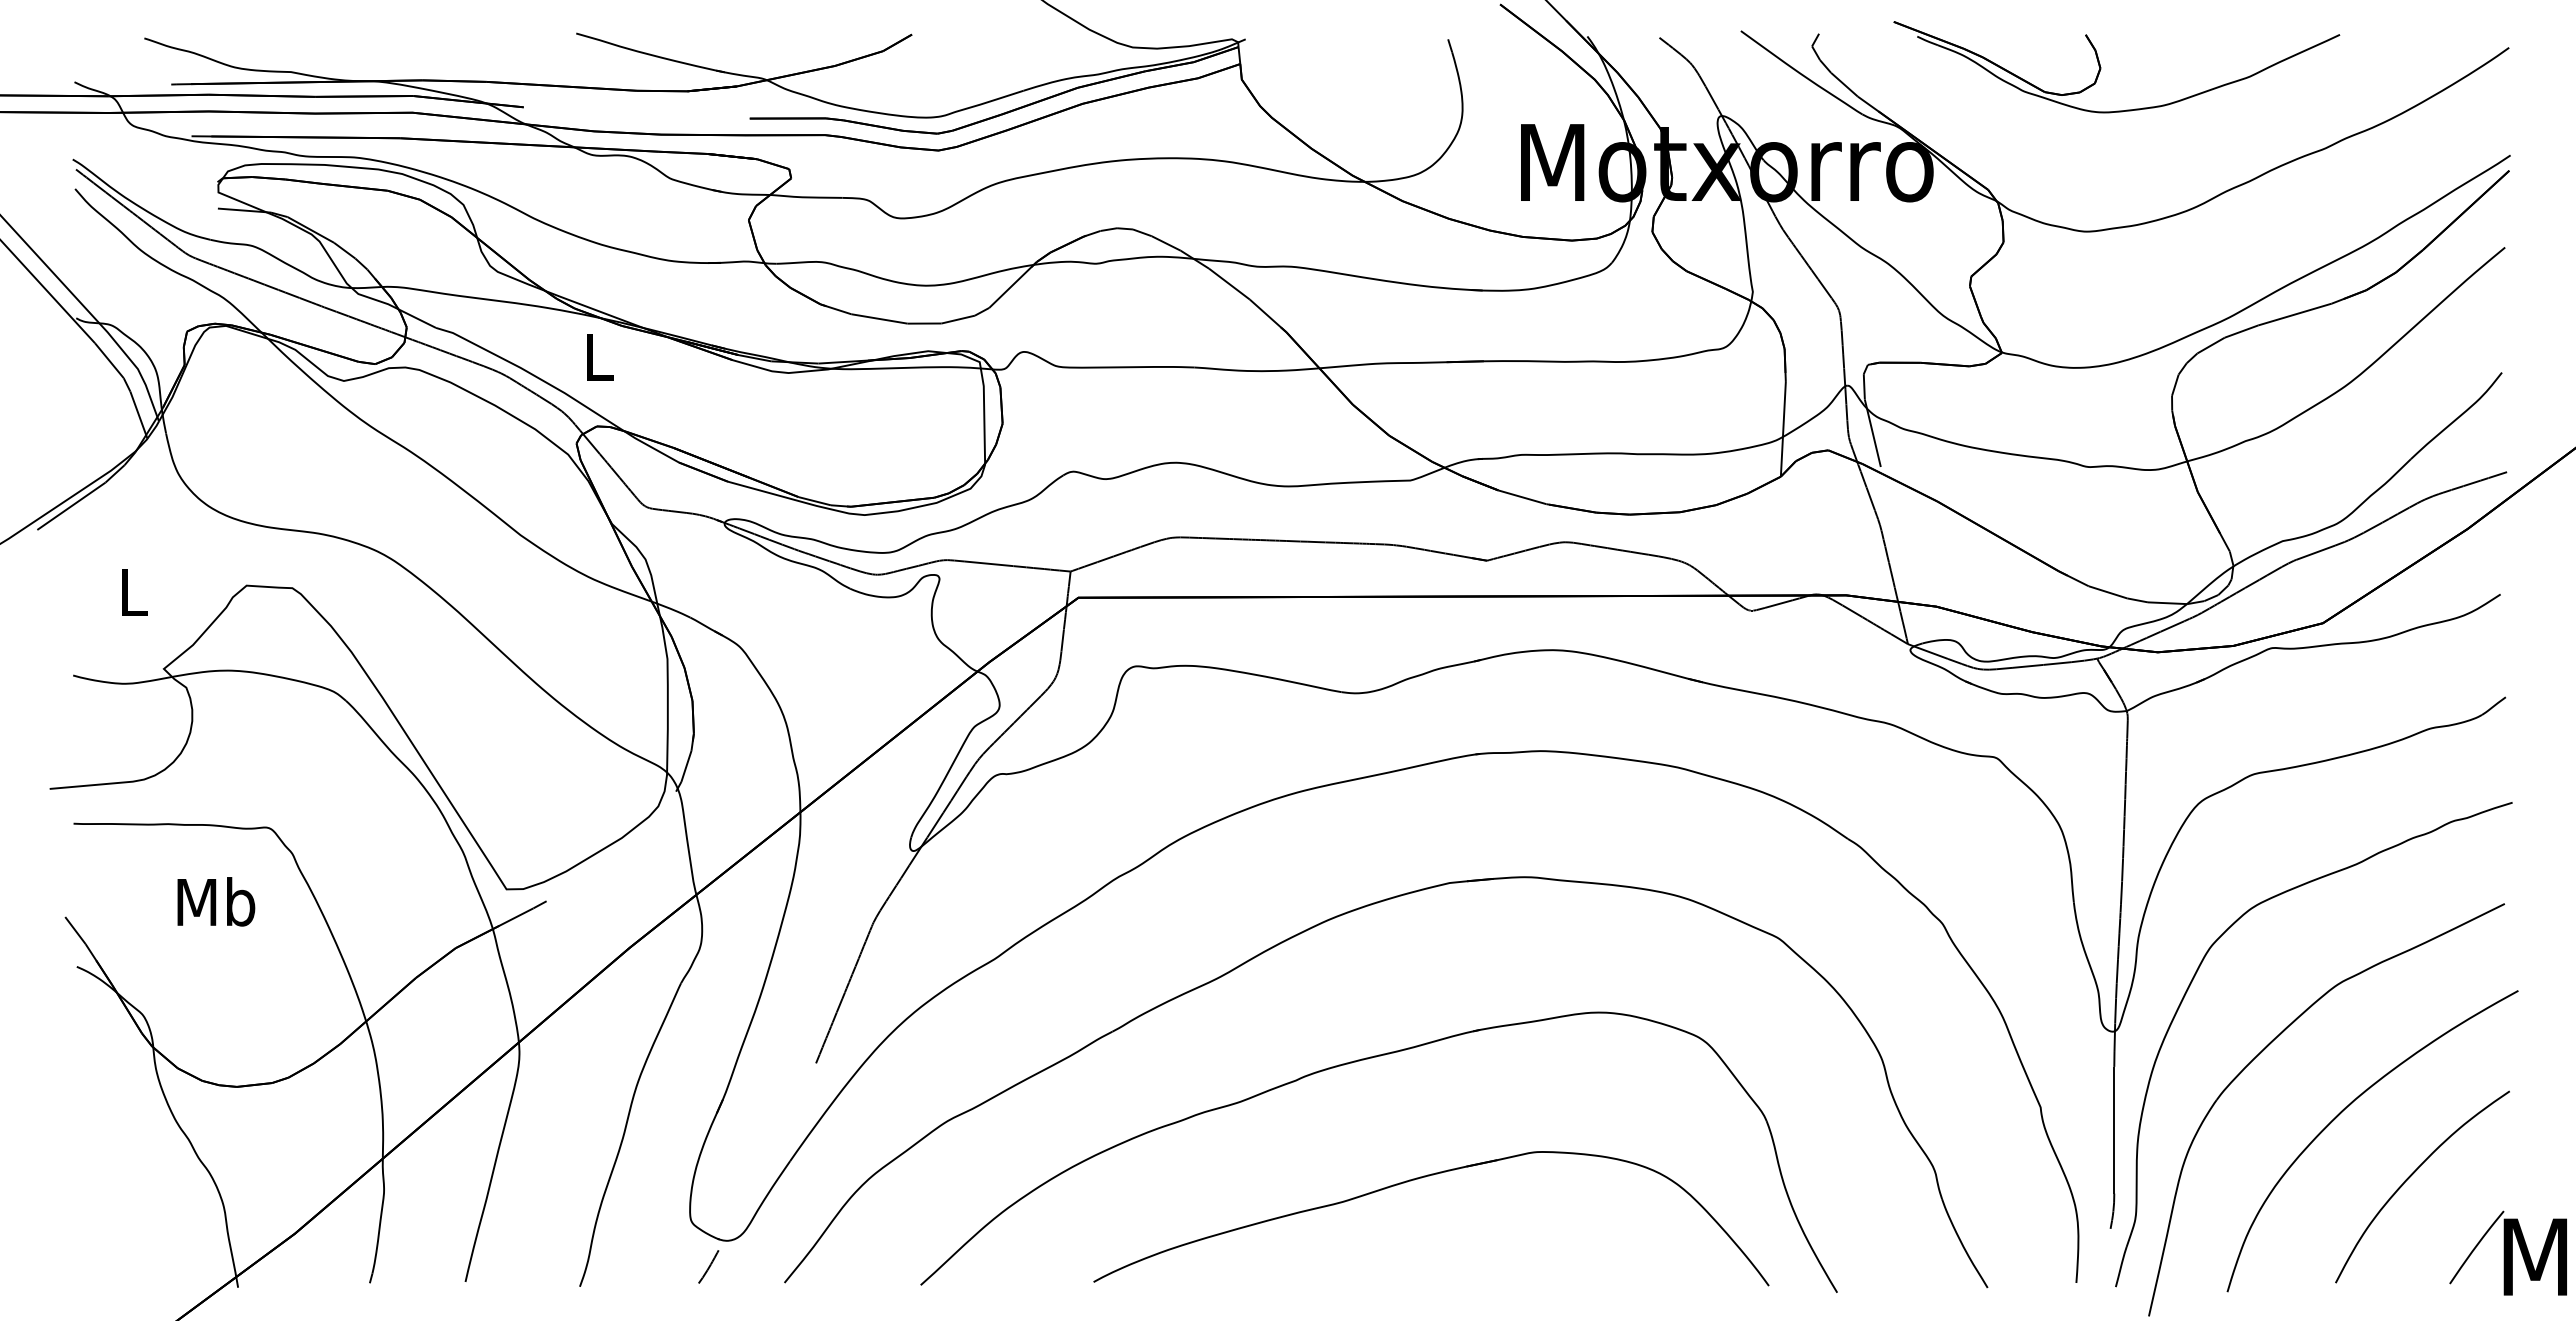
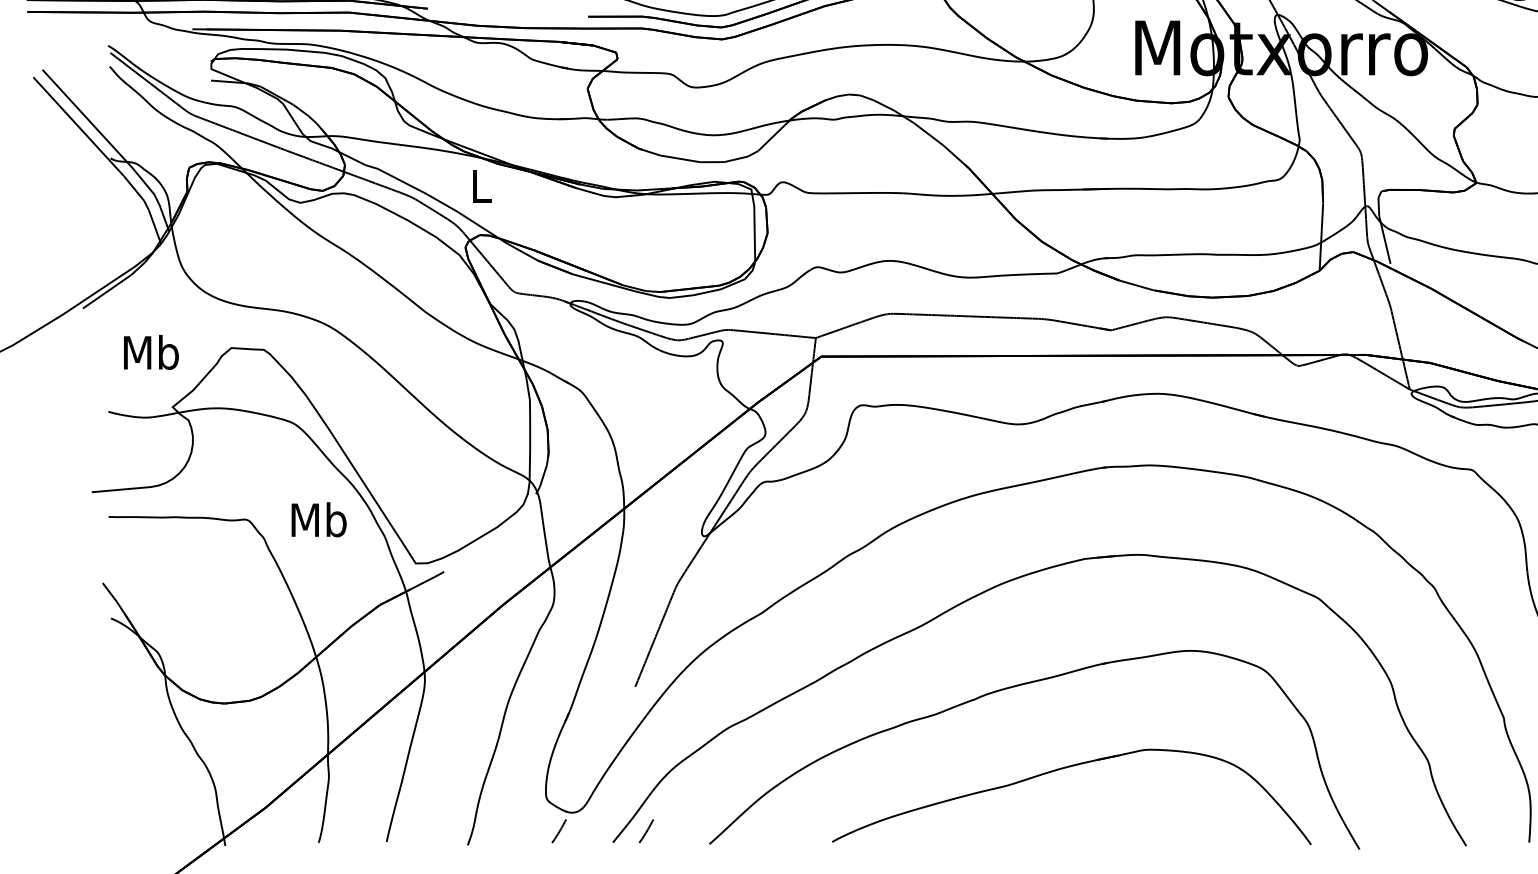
text: (133, 591) -> (151, 352), L -> Mb
text: (216, 901) -> (319, 519), moved
line: (831, 1266) -> (646, 830), added

